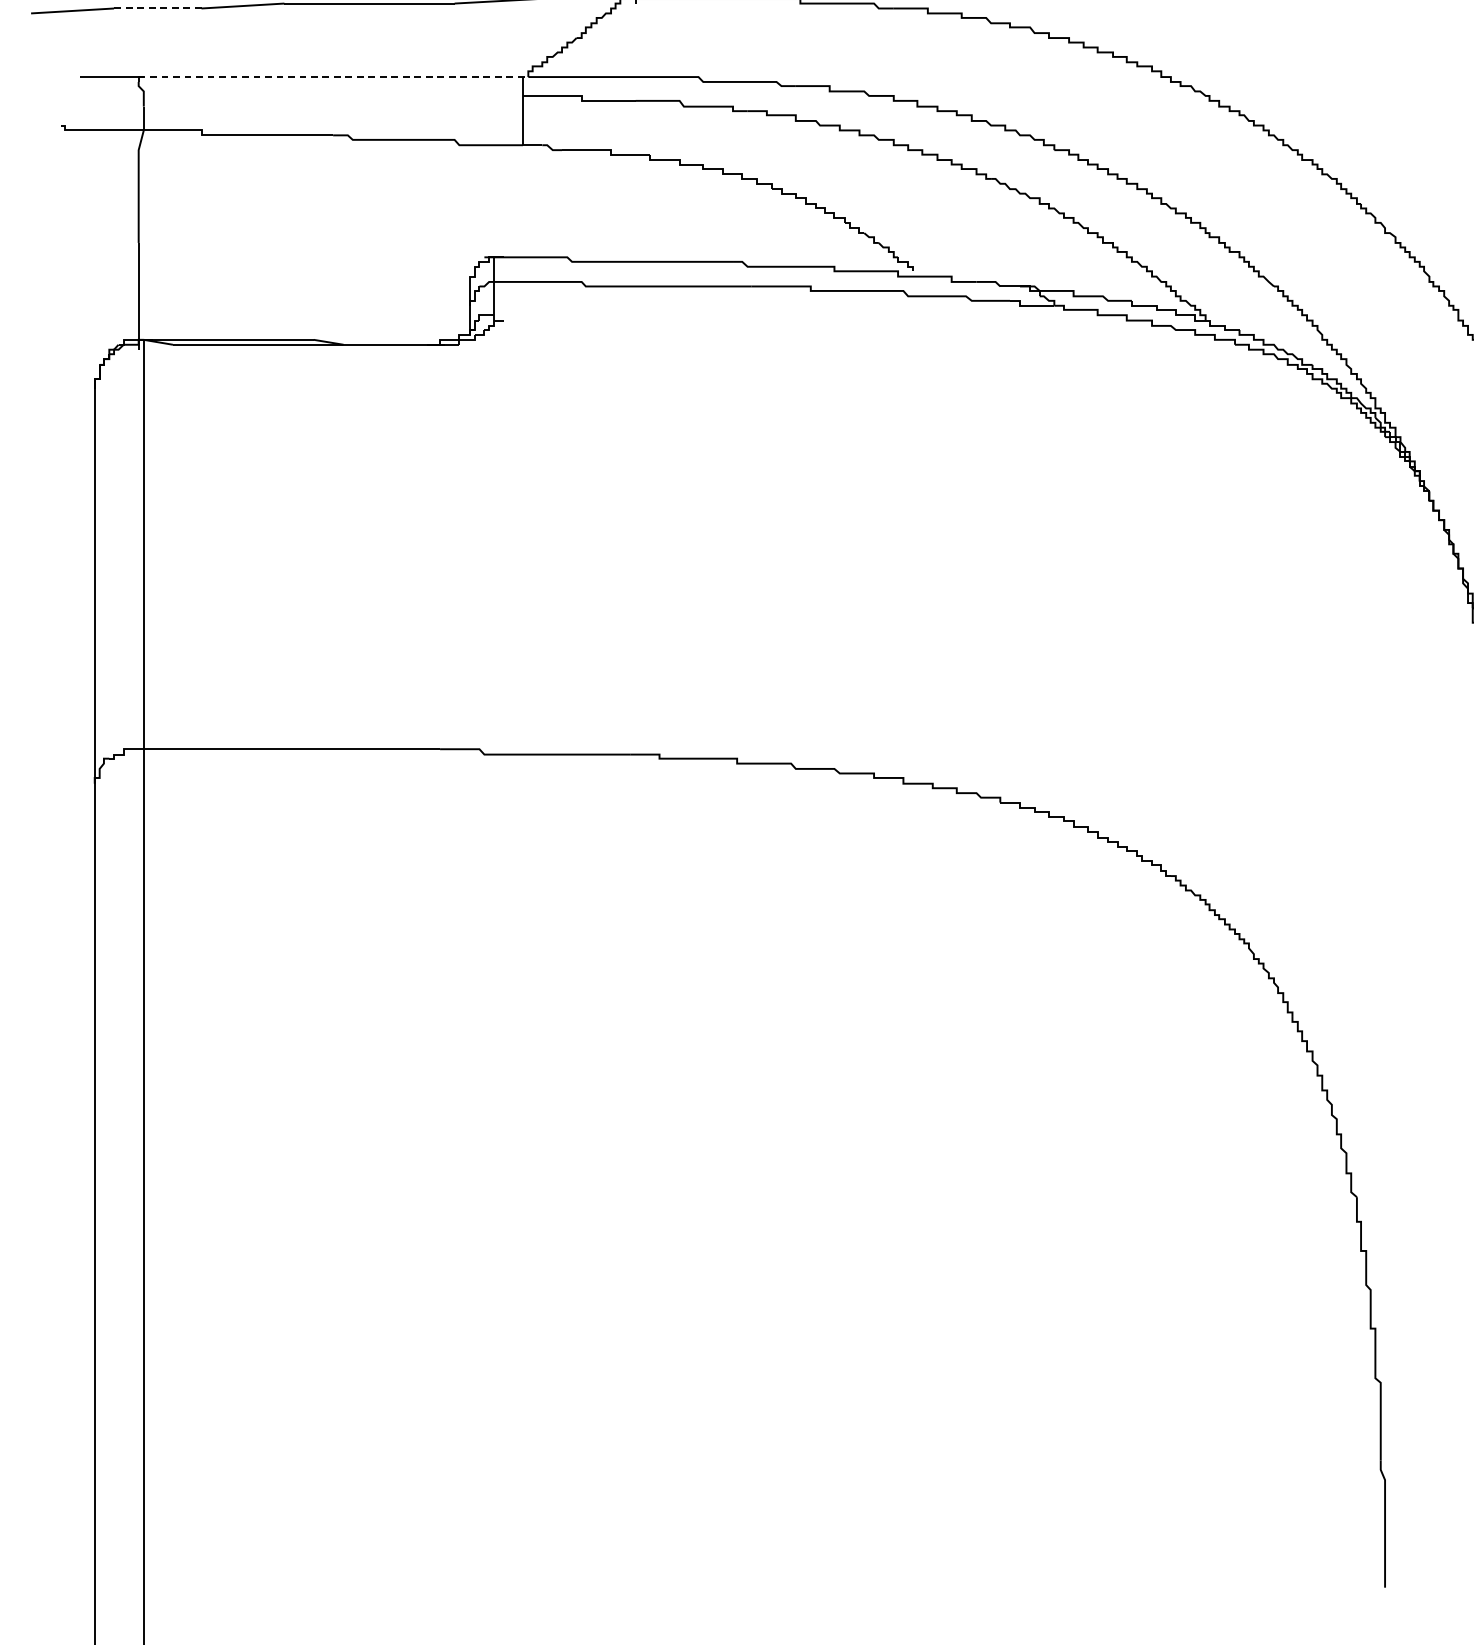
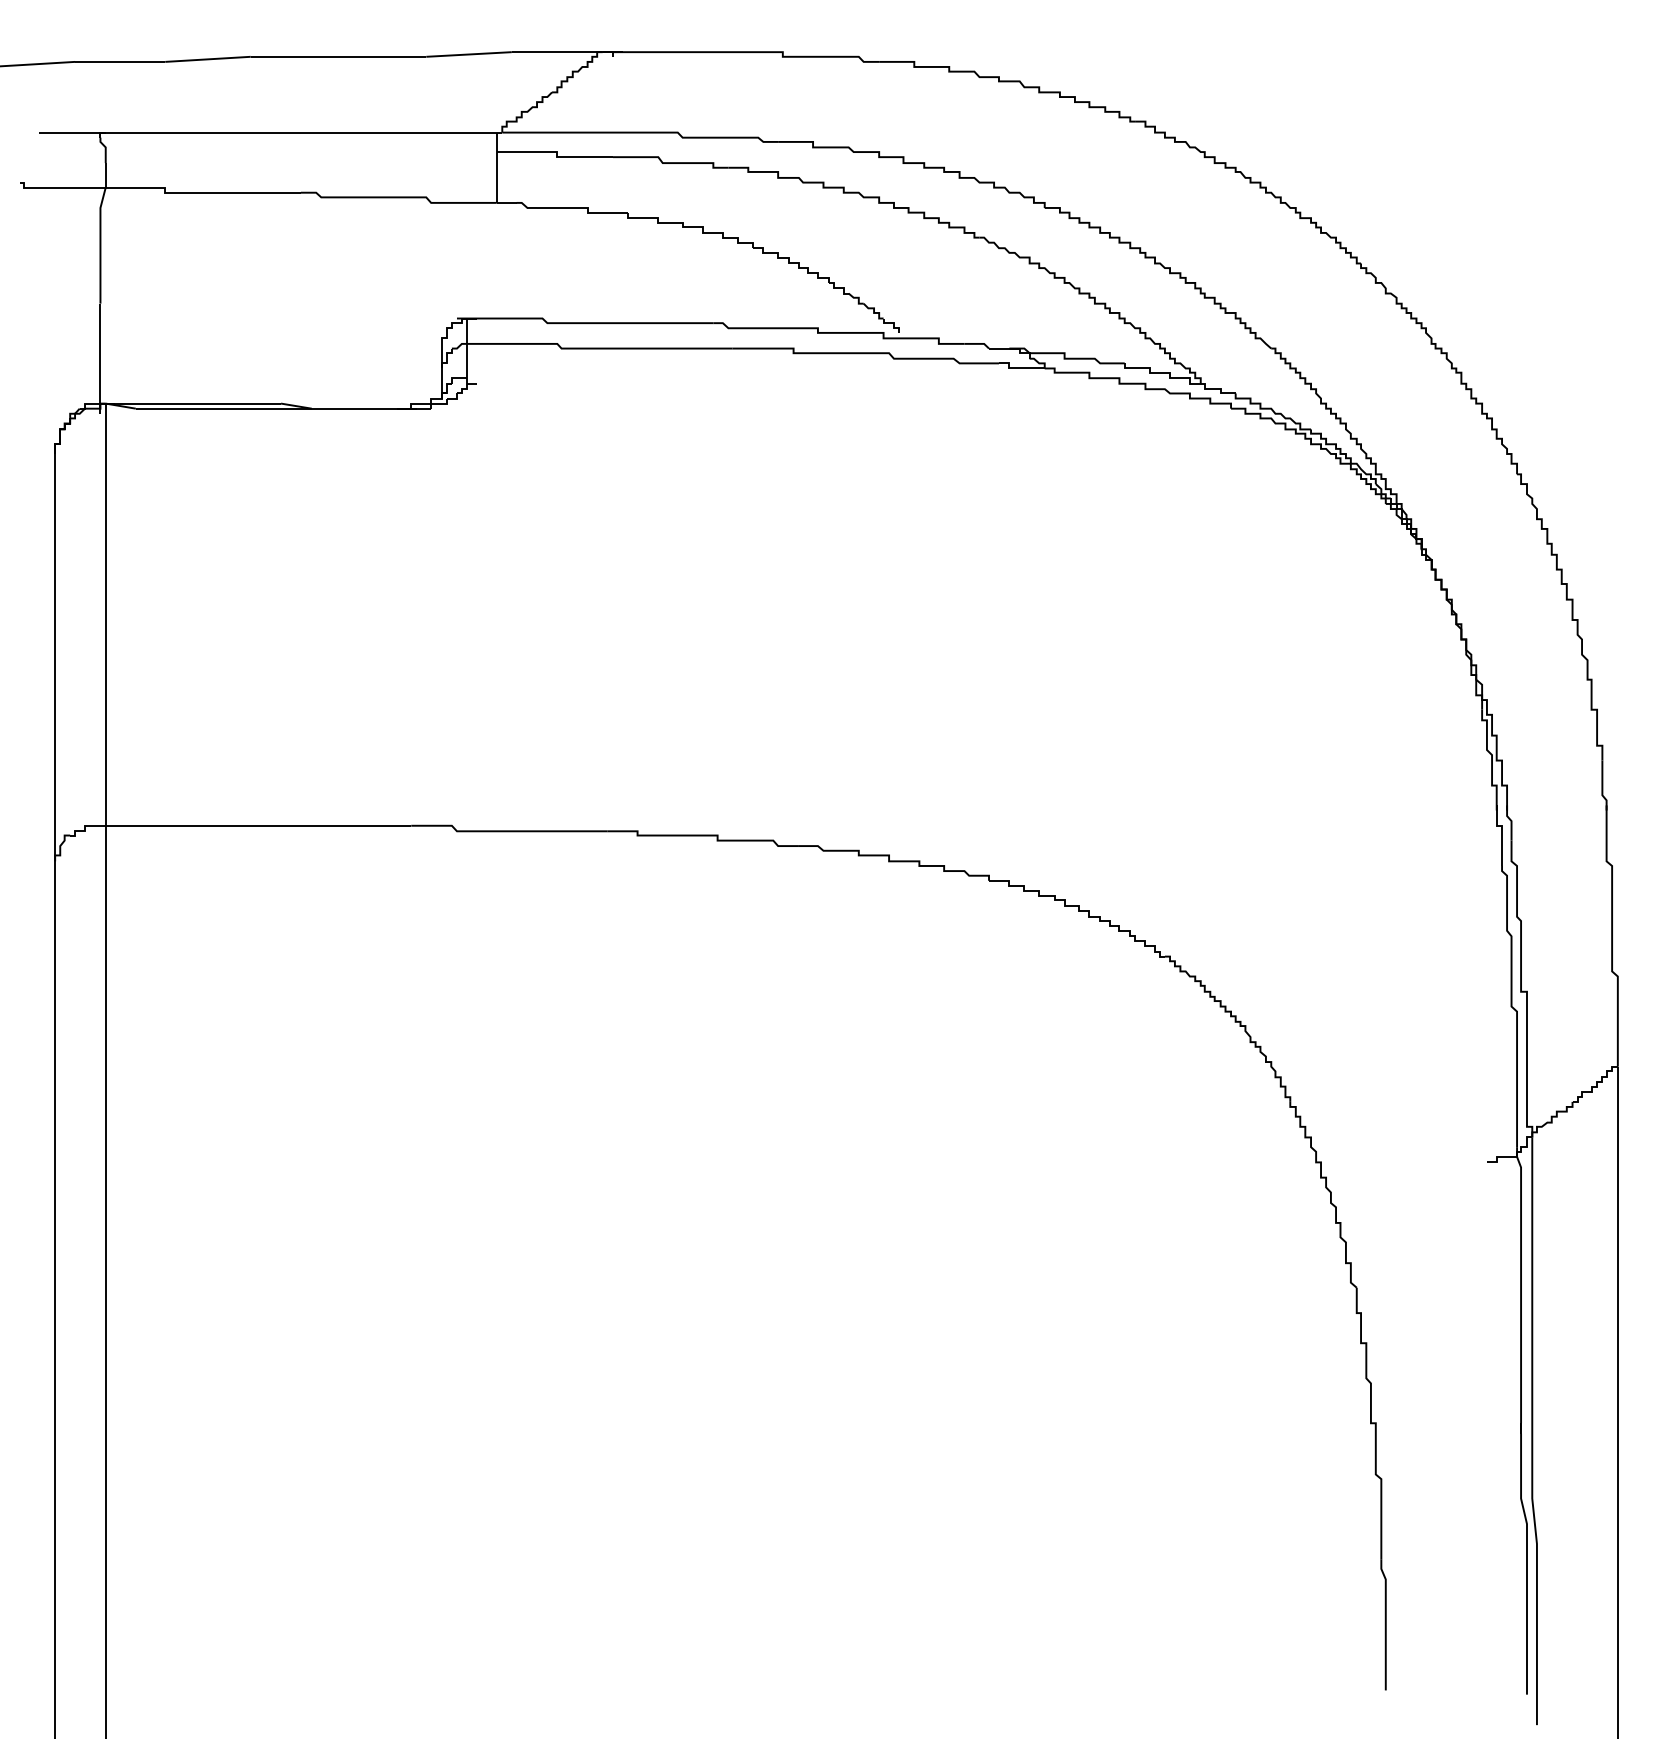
line: (157, 8) -> (119, 61), dashed -> solid
line: (333, 76) -> (301, 132), dashed -> solid

